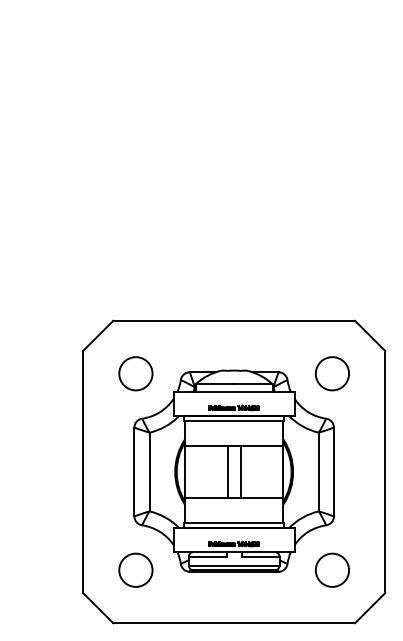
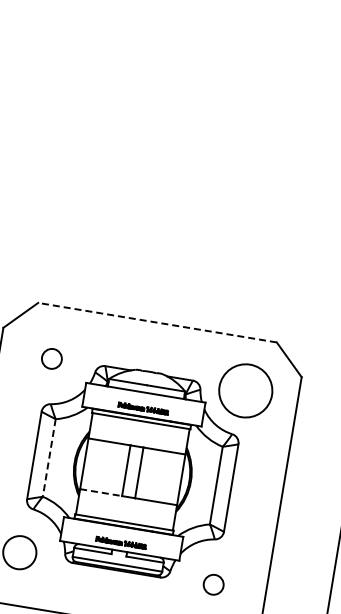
line: (234, 320) -> (157, 322), solid -> dashed
circle: (135, 373) -> (51, 358), size x0.6
circle: (332, 373) -> (245, 390), size x1.6
line: (149, 472) -> (49, 458), solid -> dashed
line: (206, 497) -> (101, 492), solid -> dashed
circle: (332, 569) -> (213, 584), size x0.6

